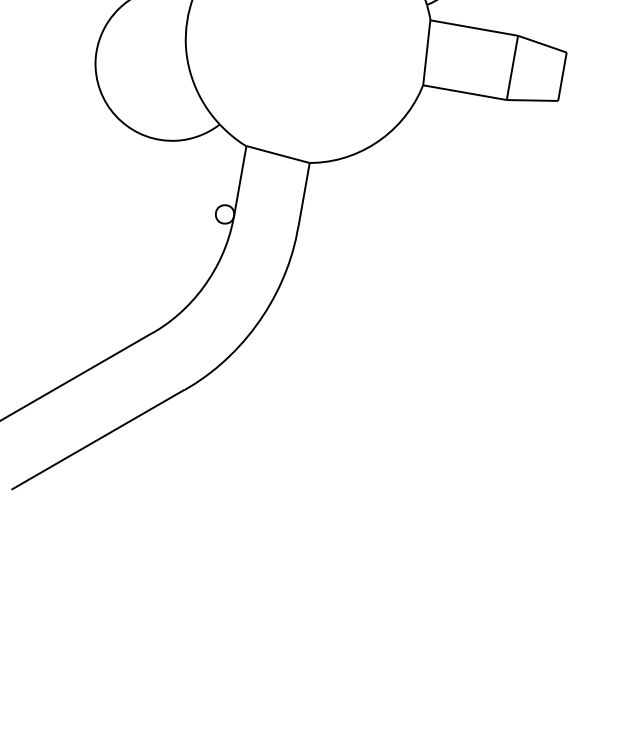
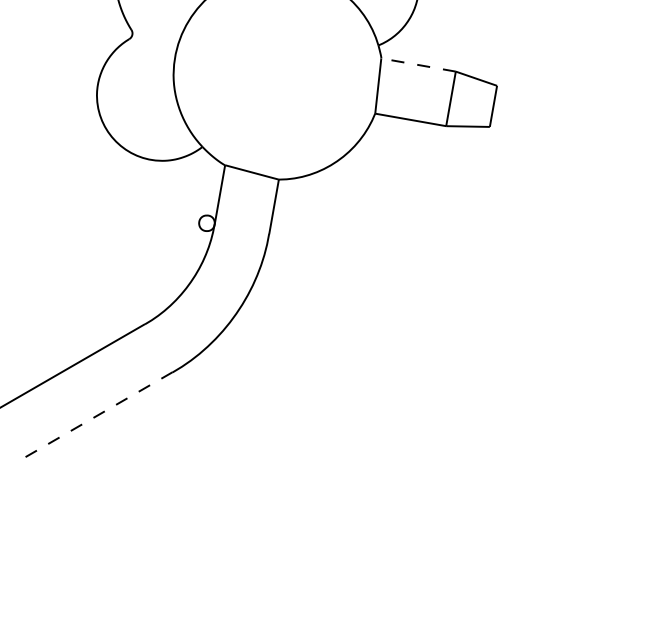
line: (474, 28) -> (418, 65), solid -> dashed
line: (98, 439) -> (99, 414), solid -> dashed

